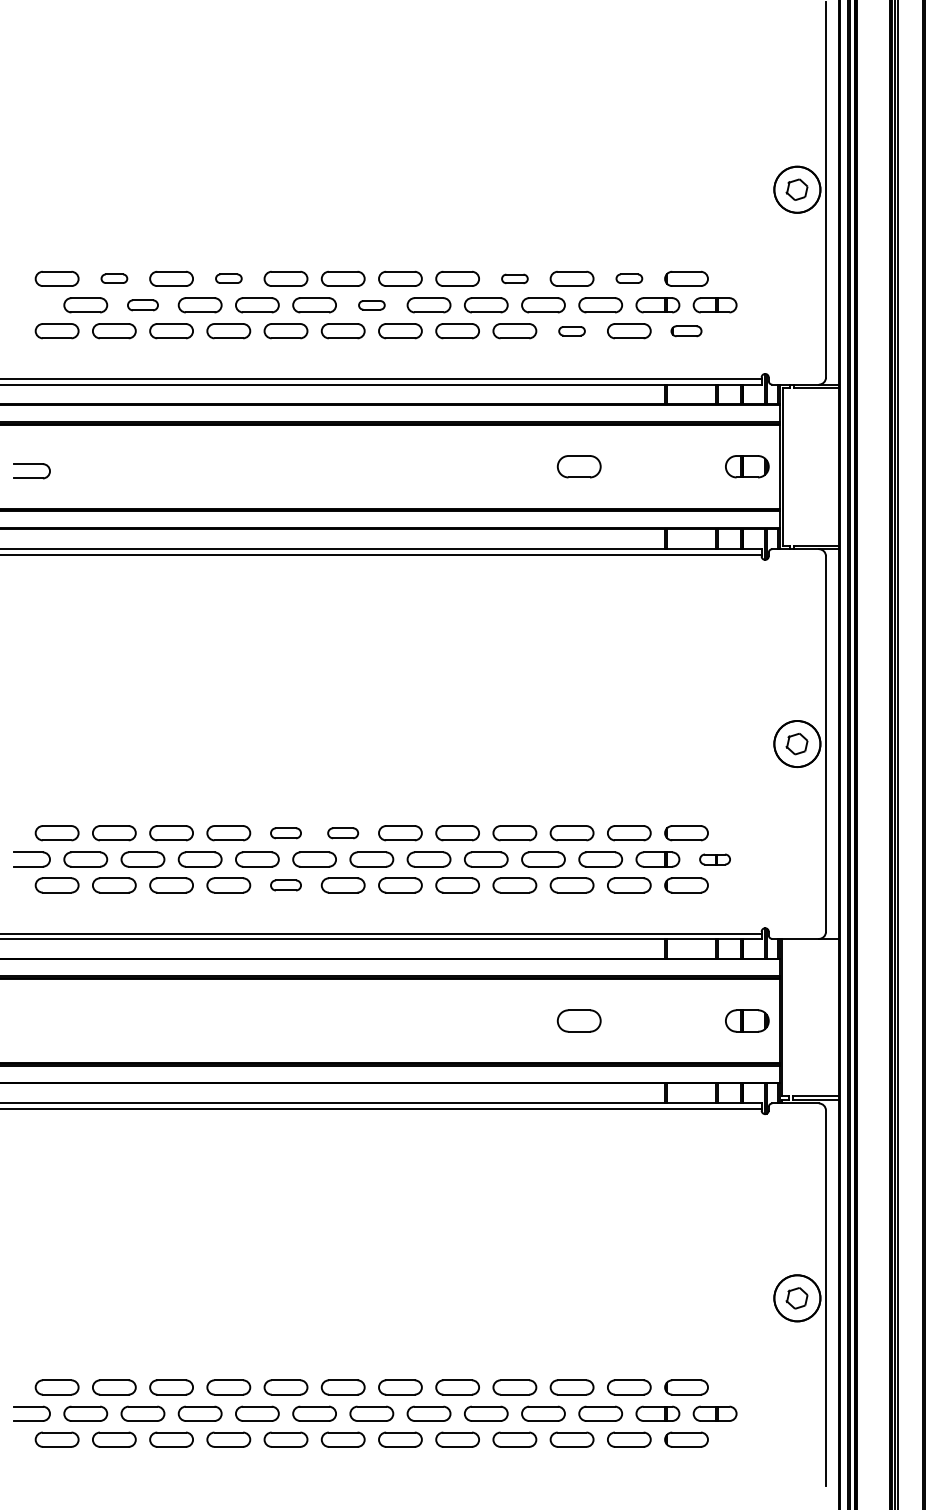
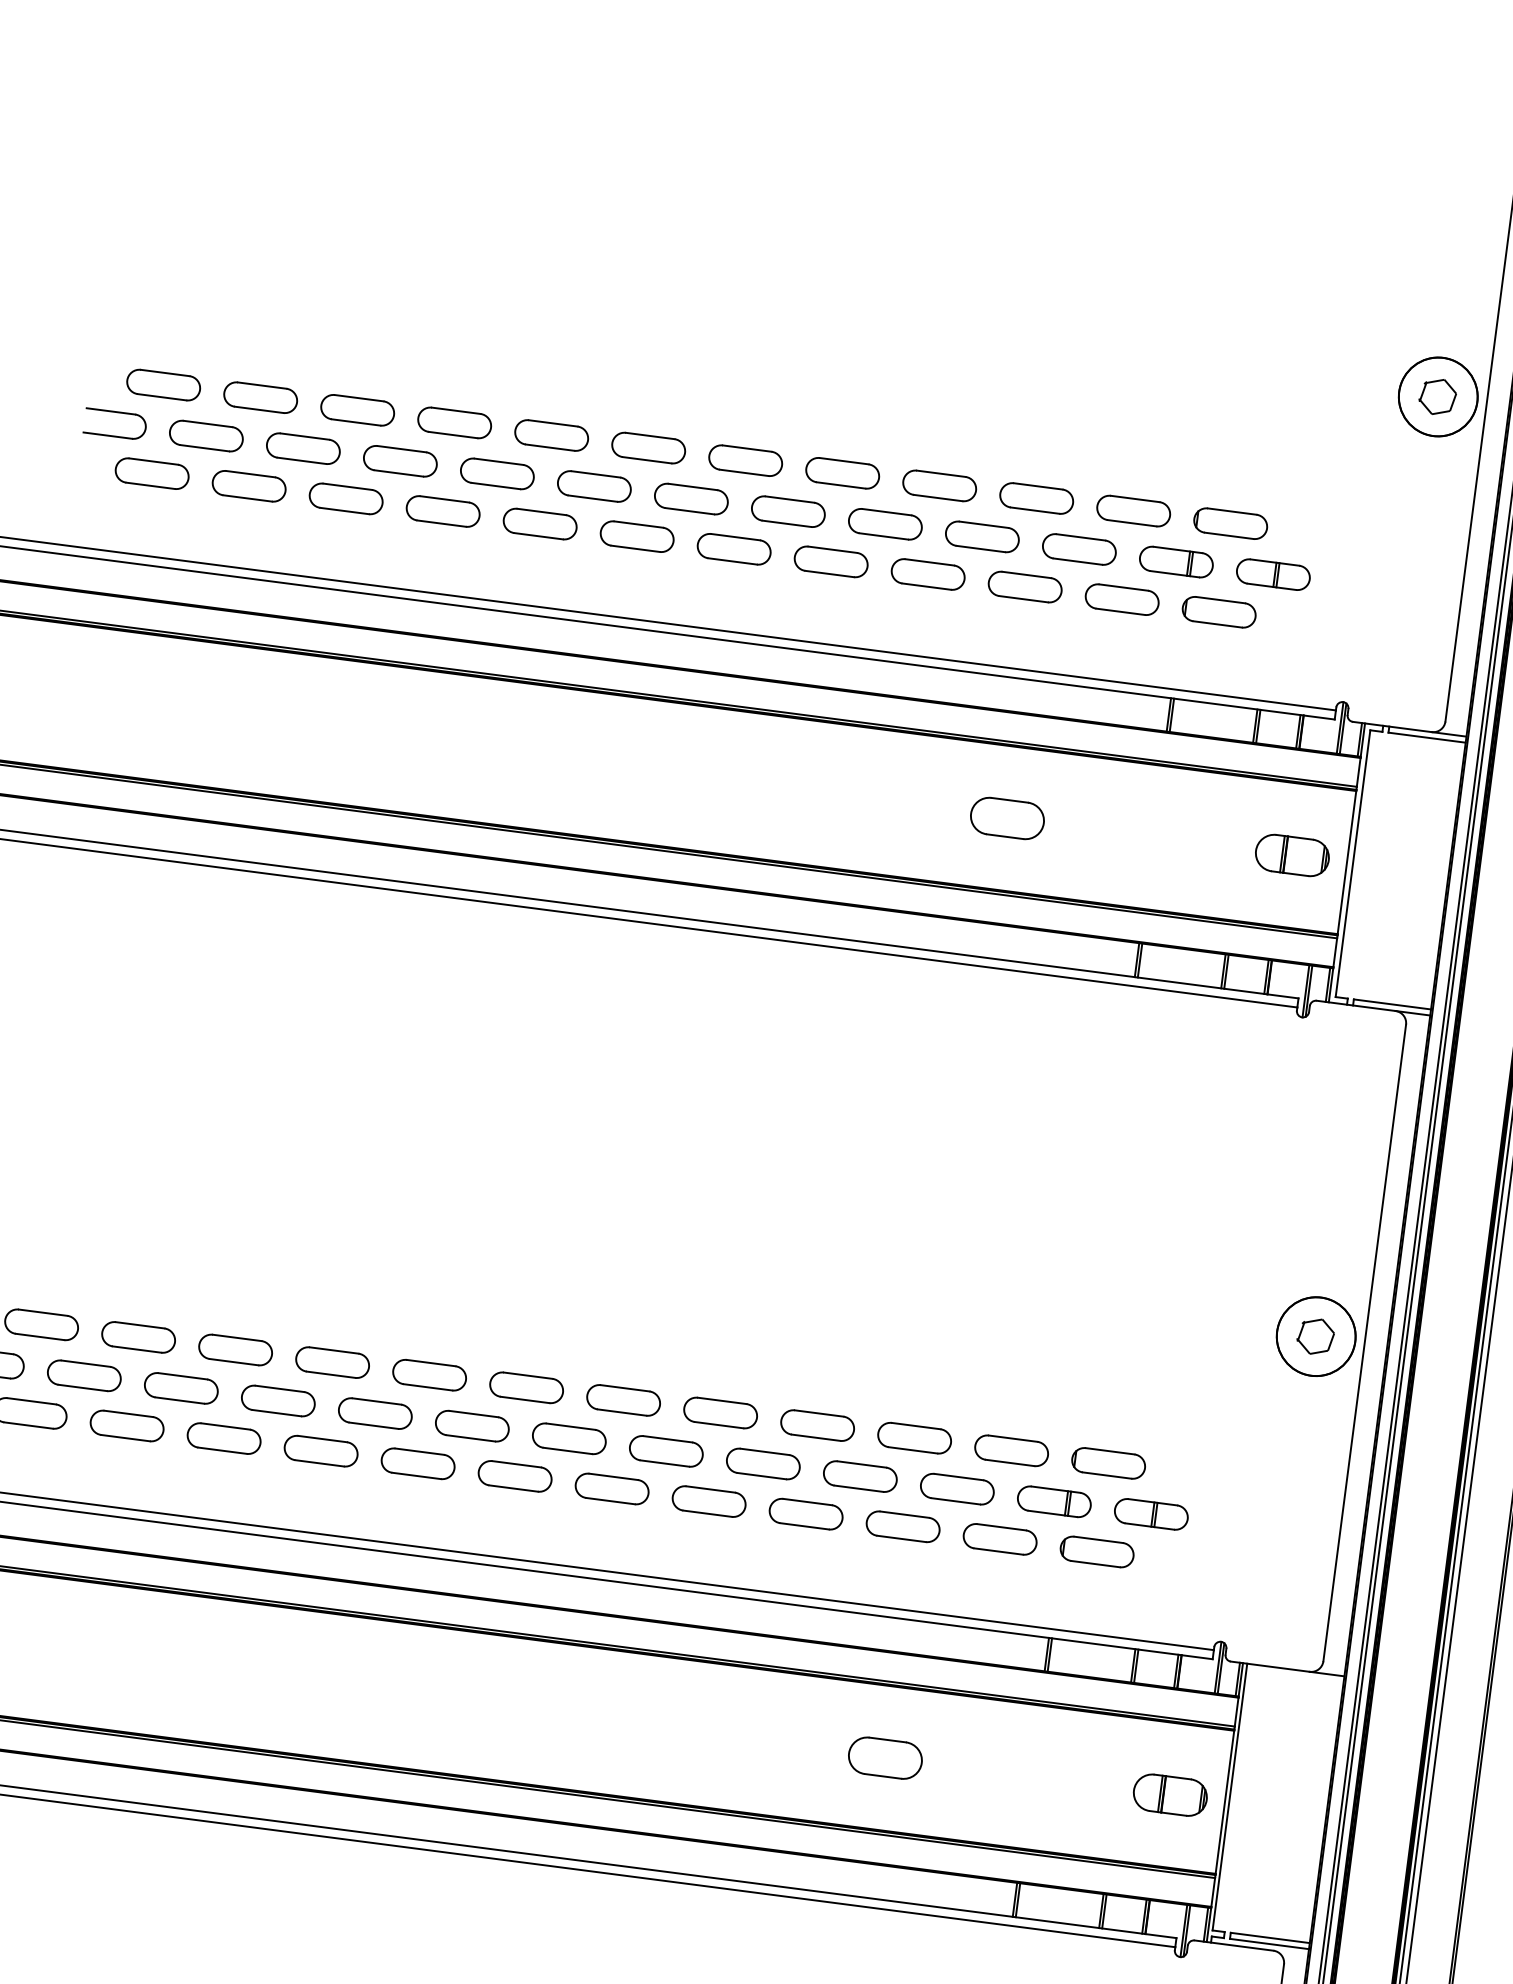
part: (114, 278) -> (260, 397), size x1.67
part: (228, 278) -> (454, 422), size x1.67
part: (514, 278) -> (939, 485), size x1.67
part: (629, 278) -> (1134, 510), size x1.67
part: (142, 305) -> (302, 448), size x1.43
part: (371, 305) -> (690, 499), size x1.67
part: (571, 331) -> (1024, 587), size x1.67
part: (686, 331) -> (1219, 612), size x1.43
part: (31, 471) -> (114, 424), moved
part: (285, 833) -> (428, 1375), size x1.43
part: (342, 833) -> (525, 1388), size x1.43
part: (714, 859) -> (1150, 1514), size x1.43
part: (285, 885) -> (417, 1463), size x1.43

